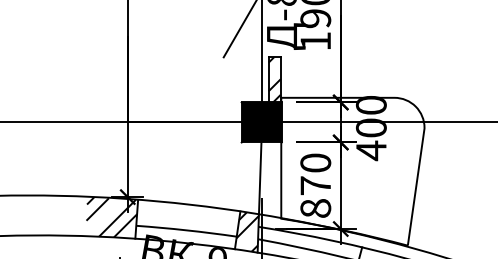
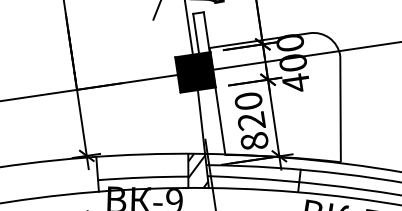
hatch: (274, 79) -> (201, 32), removed
text: (315, 185) -> (251, 121), 870 -> 820
hatch: (111, 217) -> (75, 176), removed

